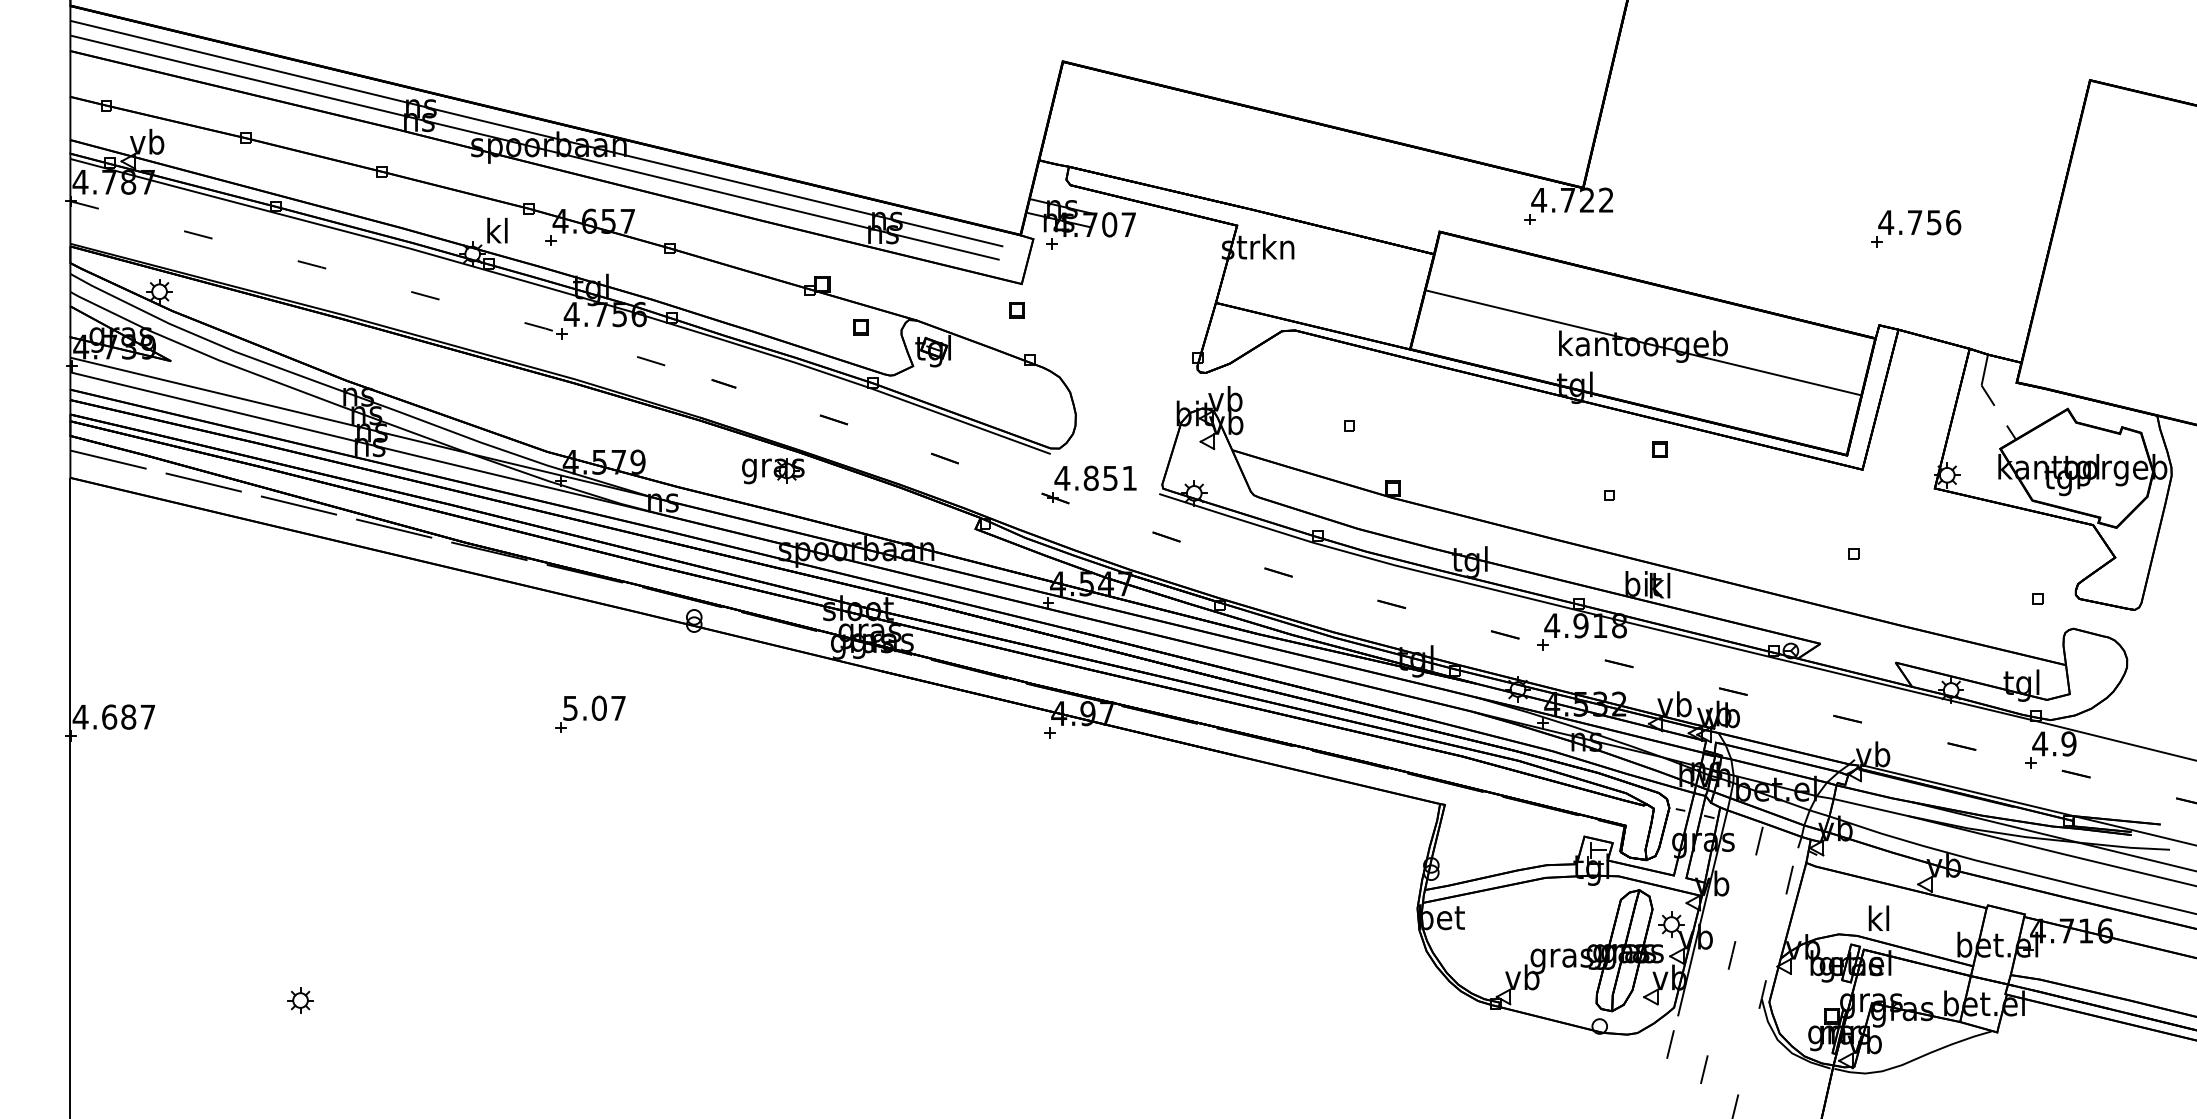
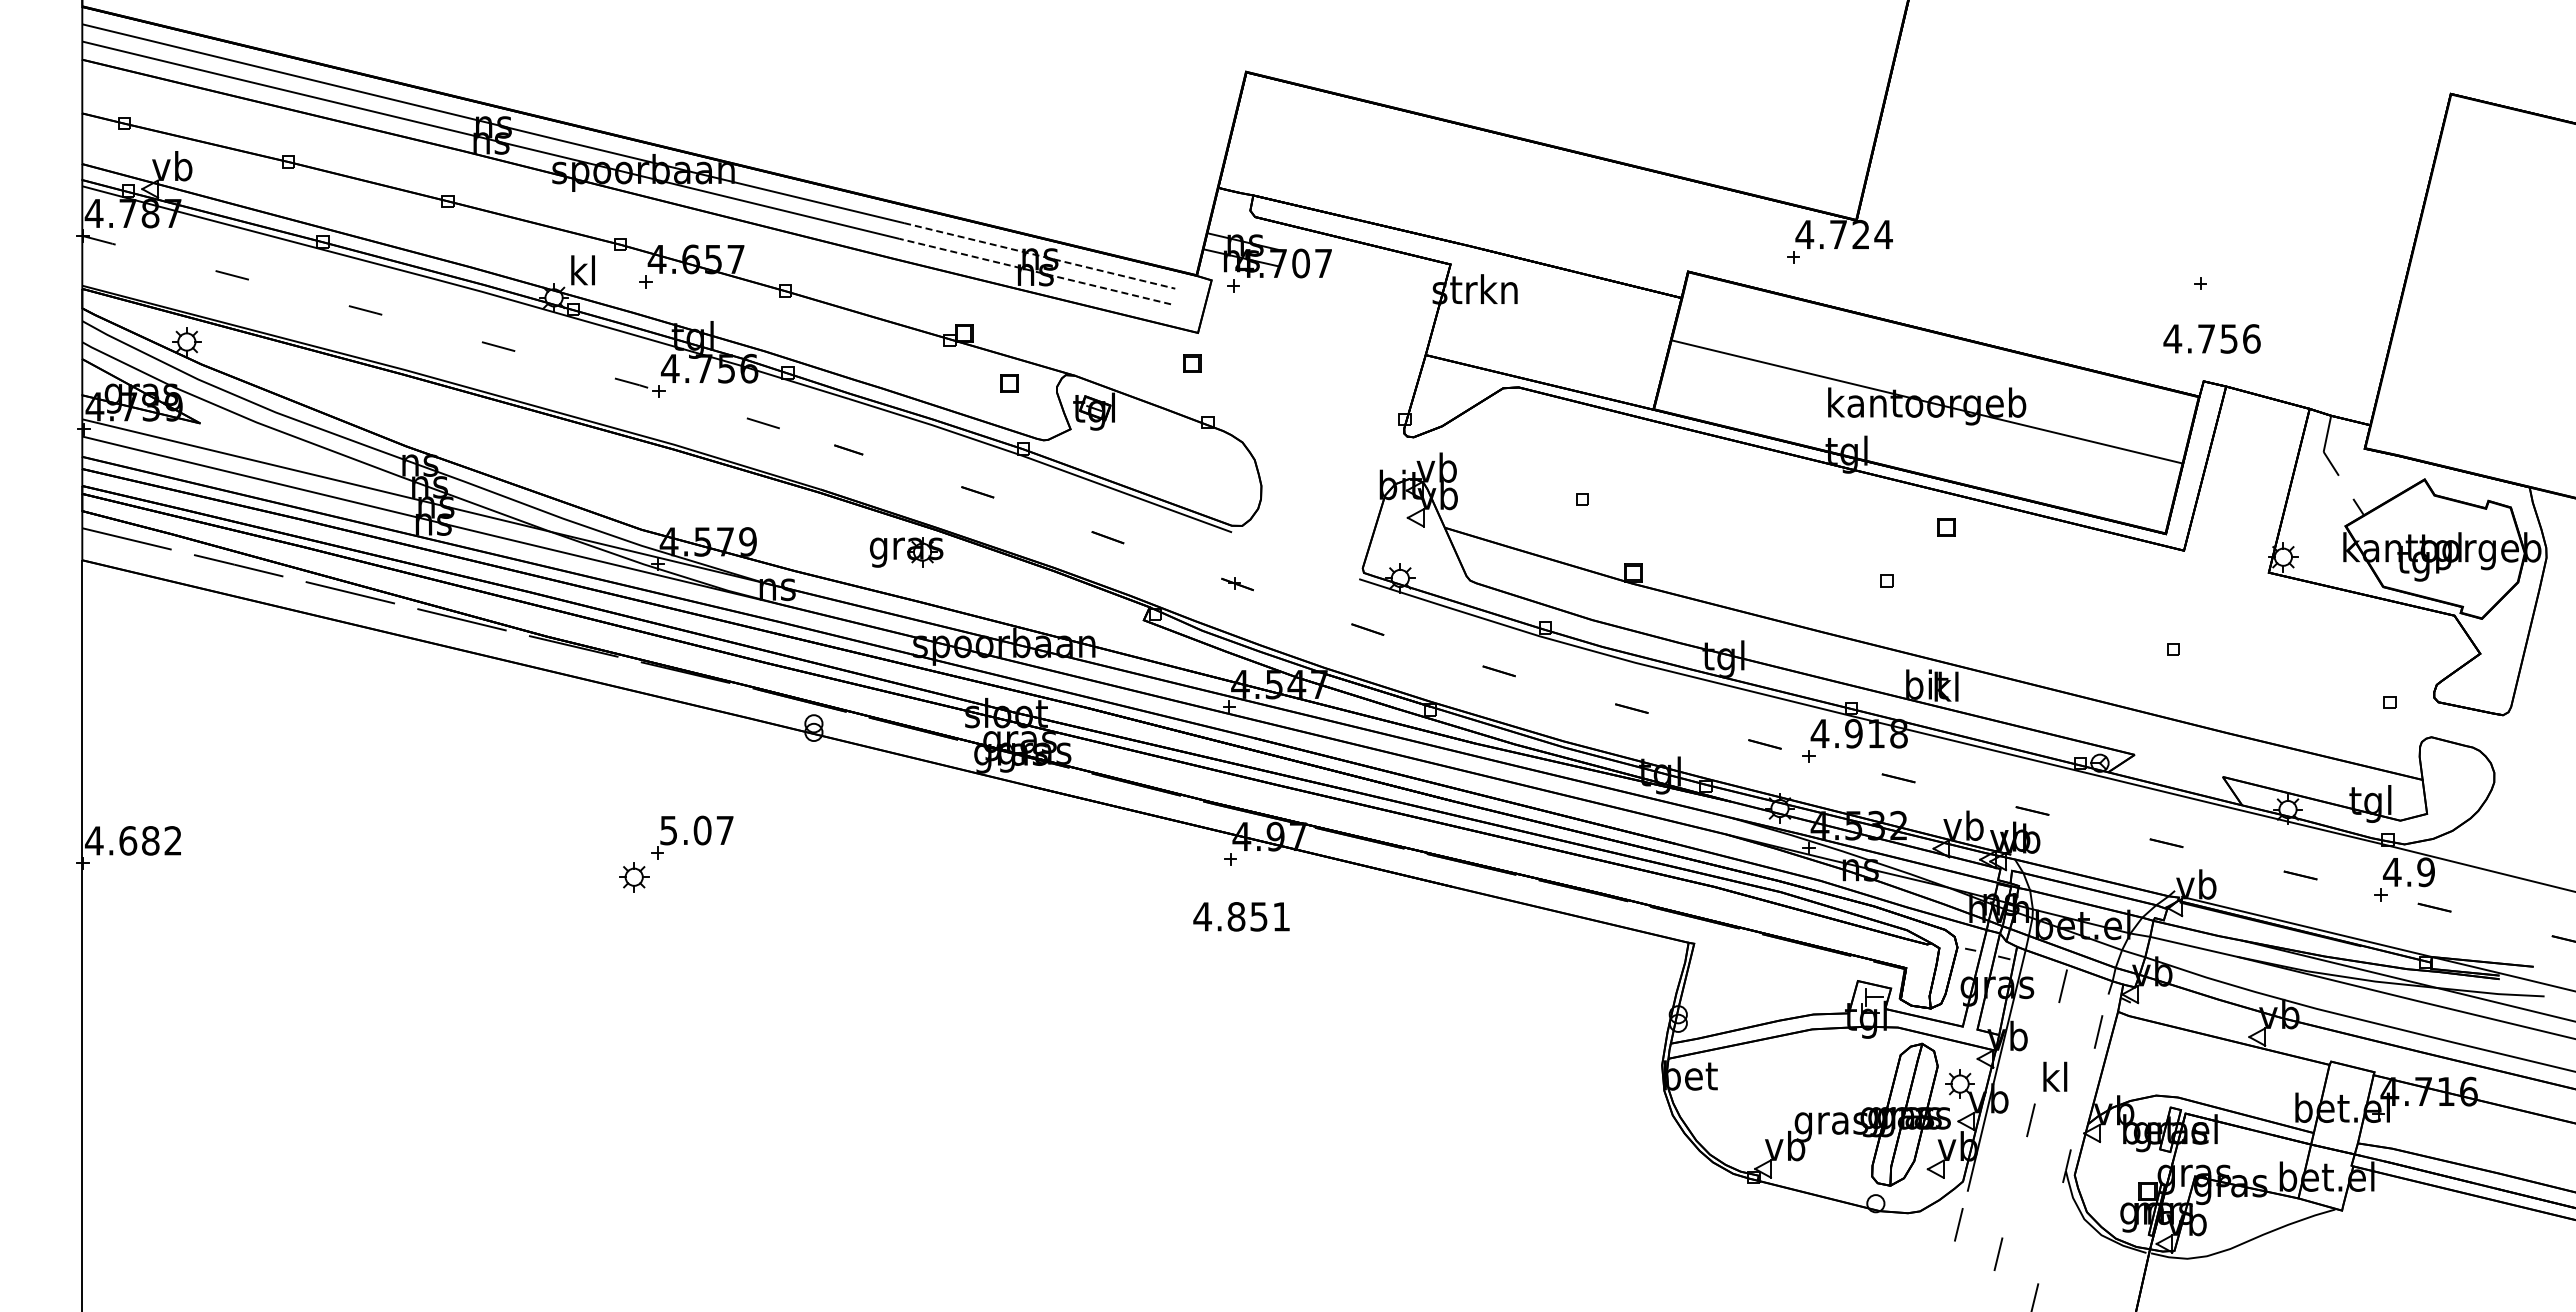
text: (1606, 199) -> (1883, 233), 4.722 -> 4.724
line: (887, 218) -> (1040, 256), solid -> dashed
text: (1919, 222) -> (2211, 338), moved
line: (883, 231) -> (1035, 271), solid -> dashed
text: (1095, 478) -> (1241, 916), moved
text: (147, 716) -> (172, 840), 4.687 -> 4.682
text: (1879, 918) -> (2055, 1076), moved
part: (300, 1000) -> (634, 877), moved

